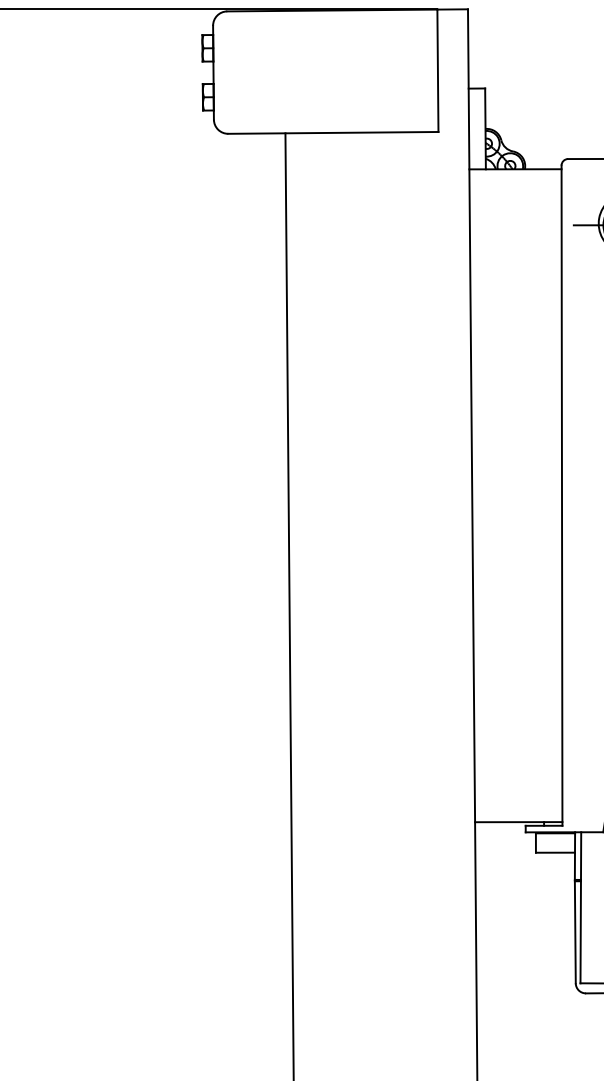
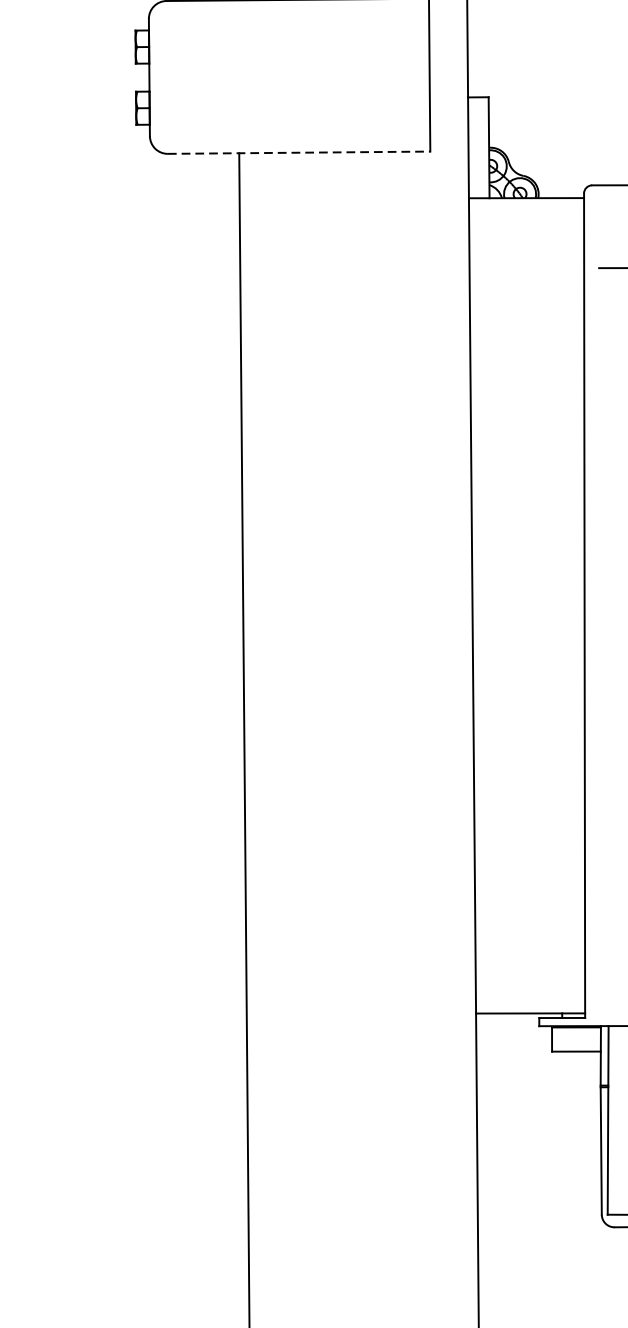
line: (333, 132) -> (299, 152), solid -> dashed

